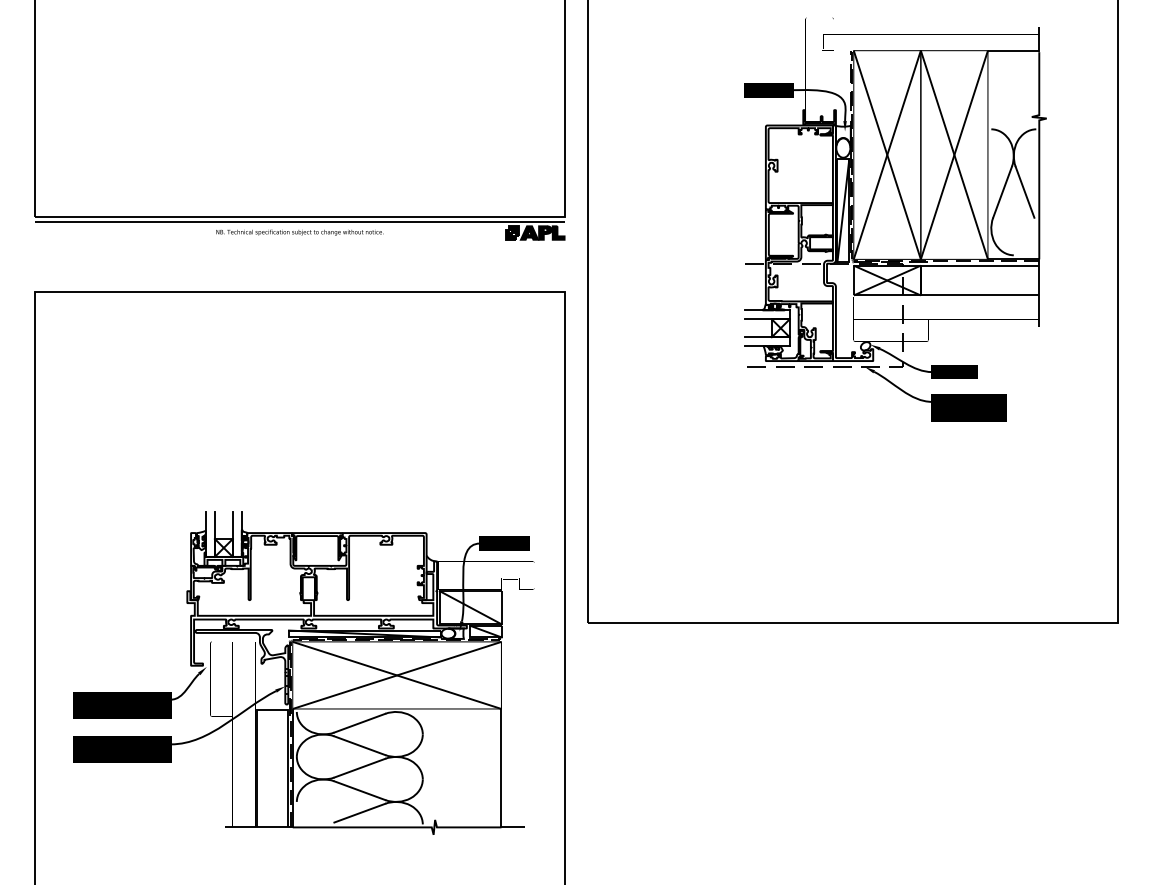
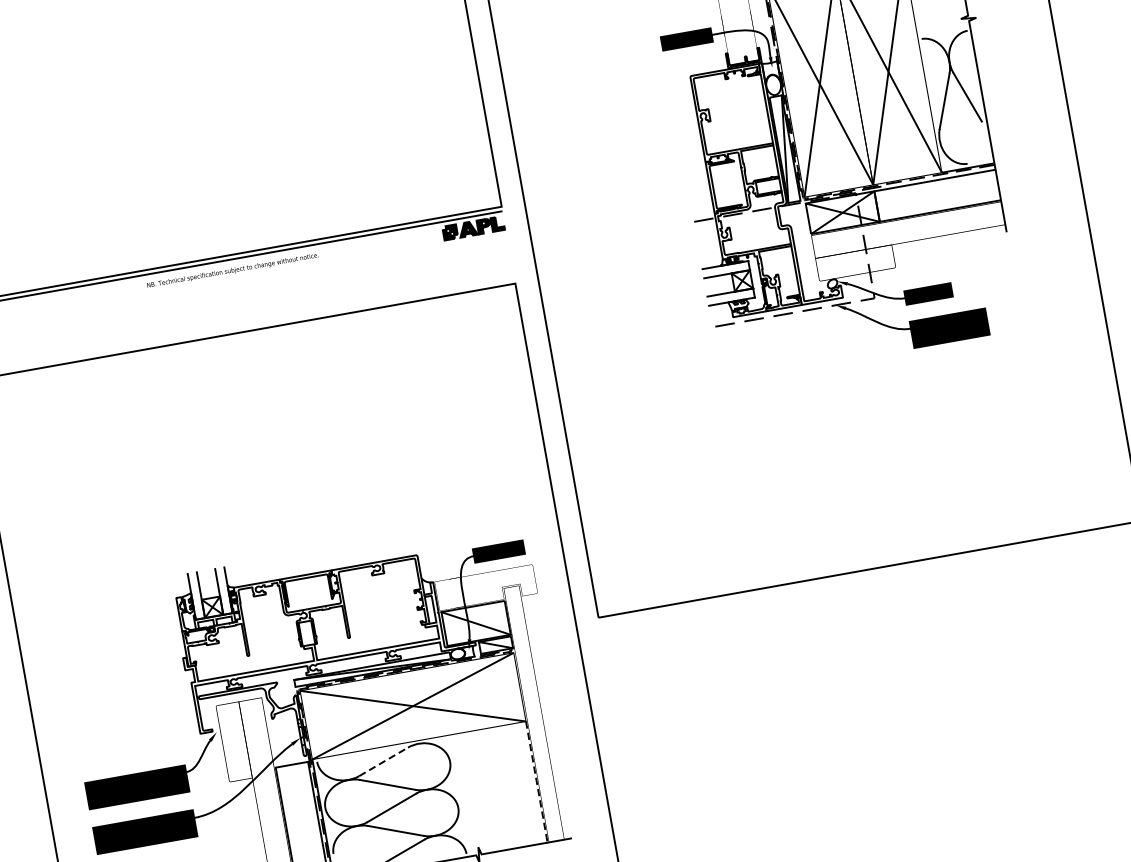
line: (360, 723) -> (384, 762), solid -> dashed
line: (501, 768) -> (536, 782), solid -> dashed

